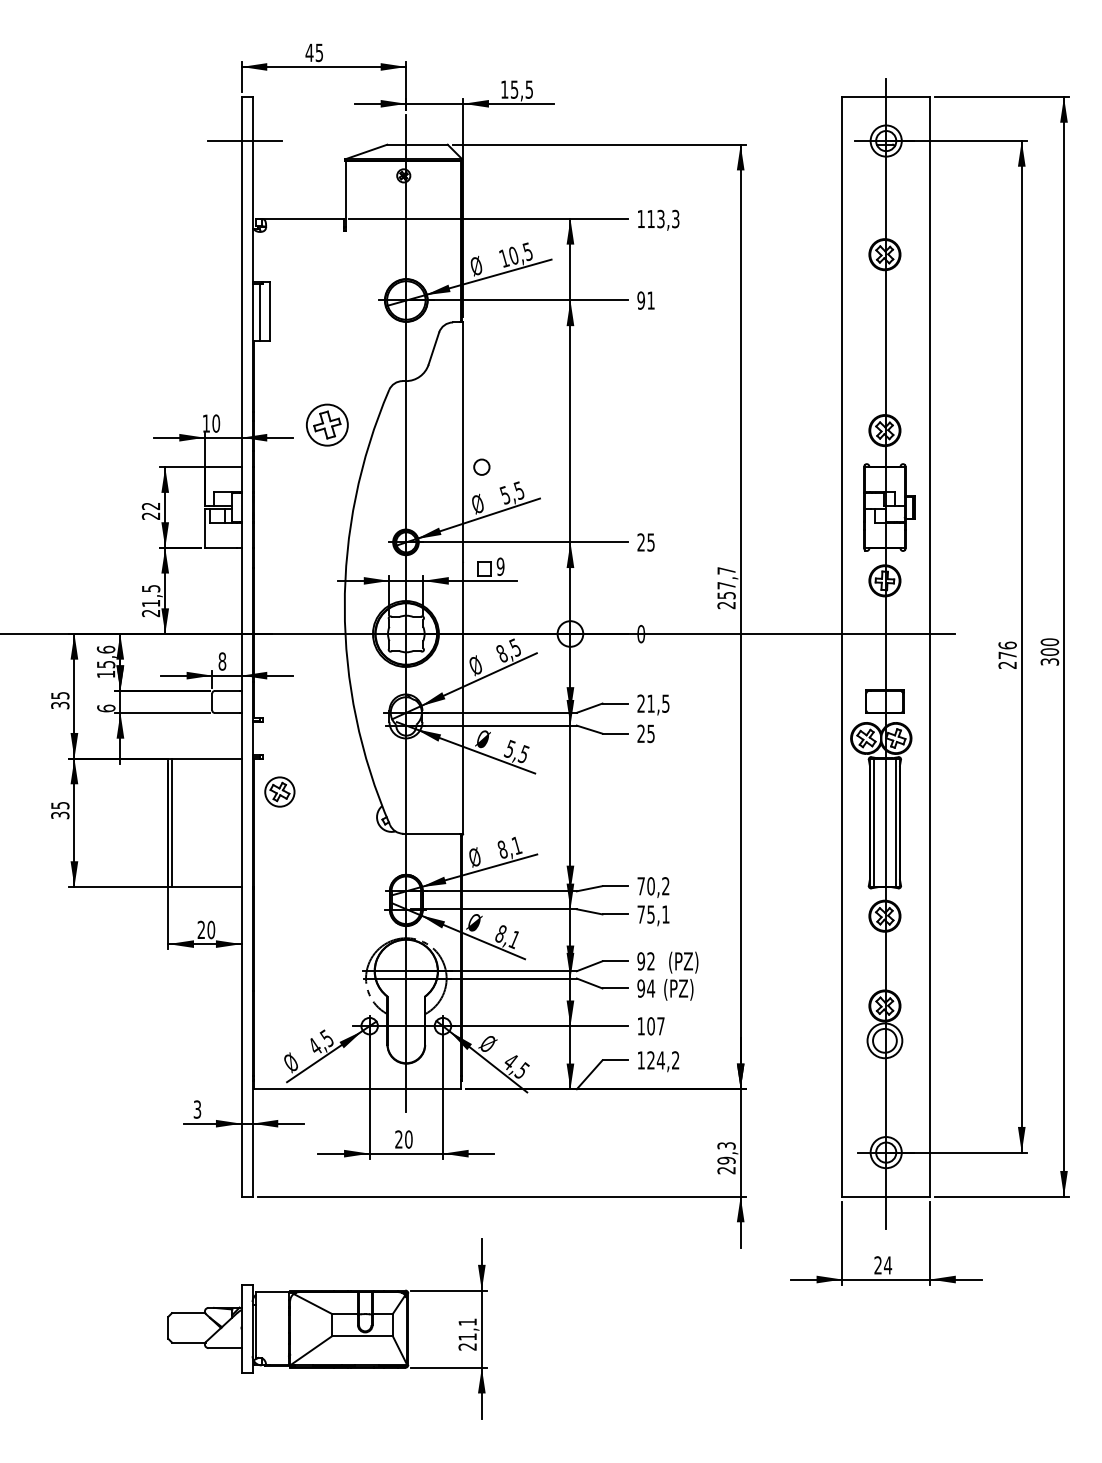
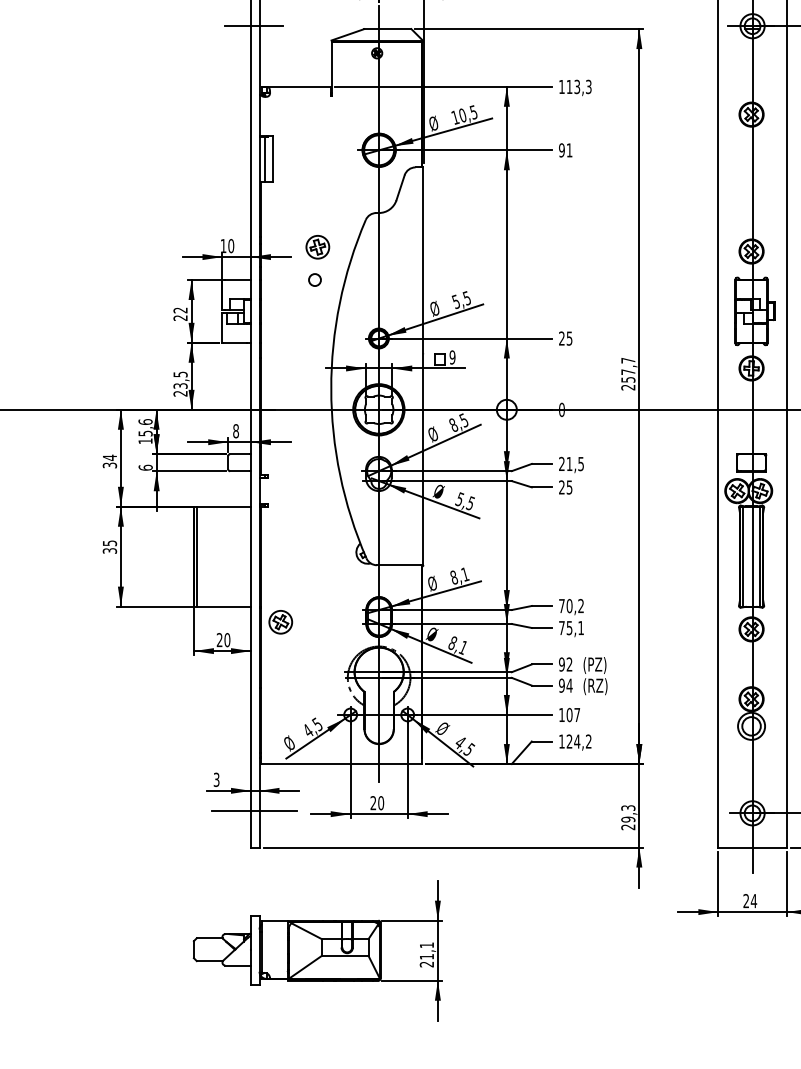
part: (327, 424) -> (317, 246), size x0.71
circle: (481, 466) -> (314, 279), moved
text: (150, 603) -> (180, 386), 21,5 -> 23,5
text: (60, 695) -> (110, 457), 35 -> 34
part: (279, 791) -> (280, 621), moved
text: (681, 989) -> (593, 686), (PZ) -> (RZ)
line: (245, 1150) -> (254, 811), added

